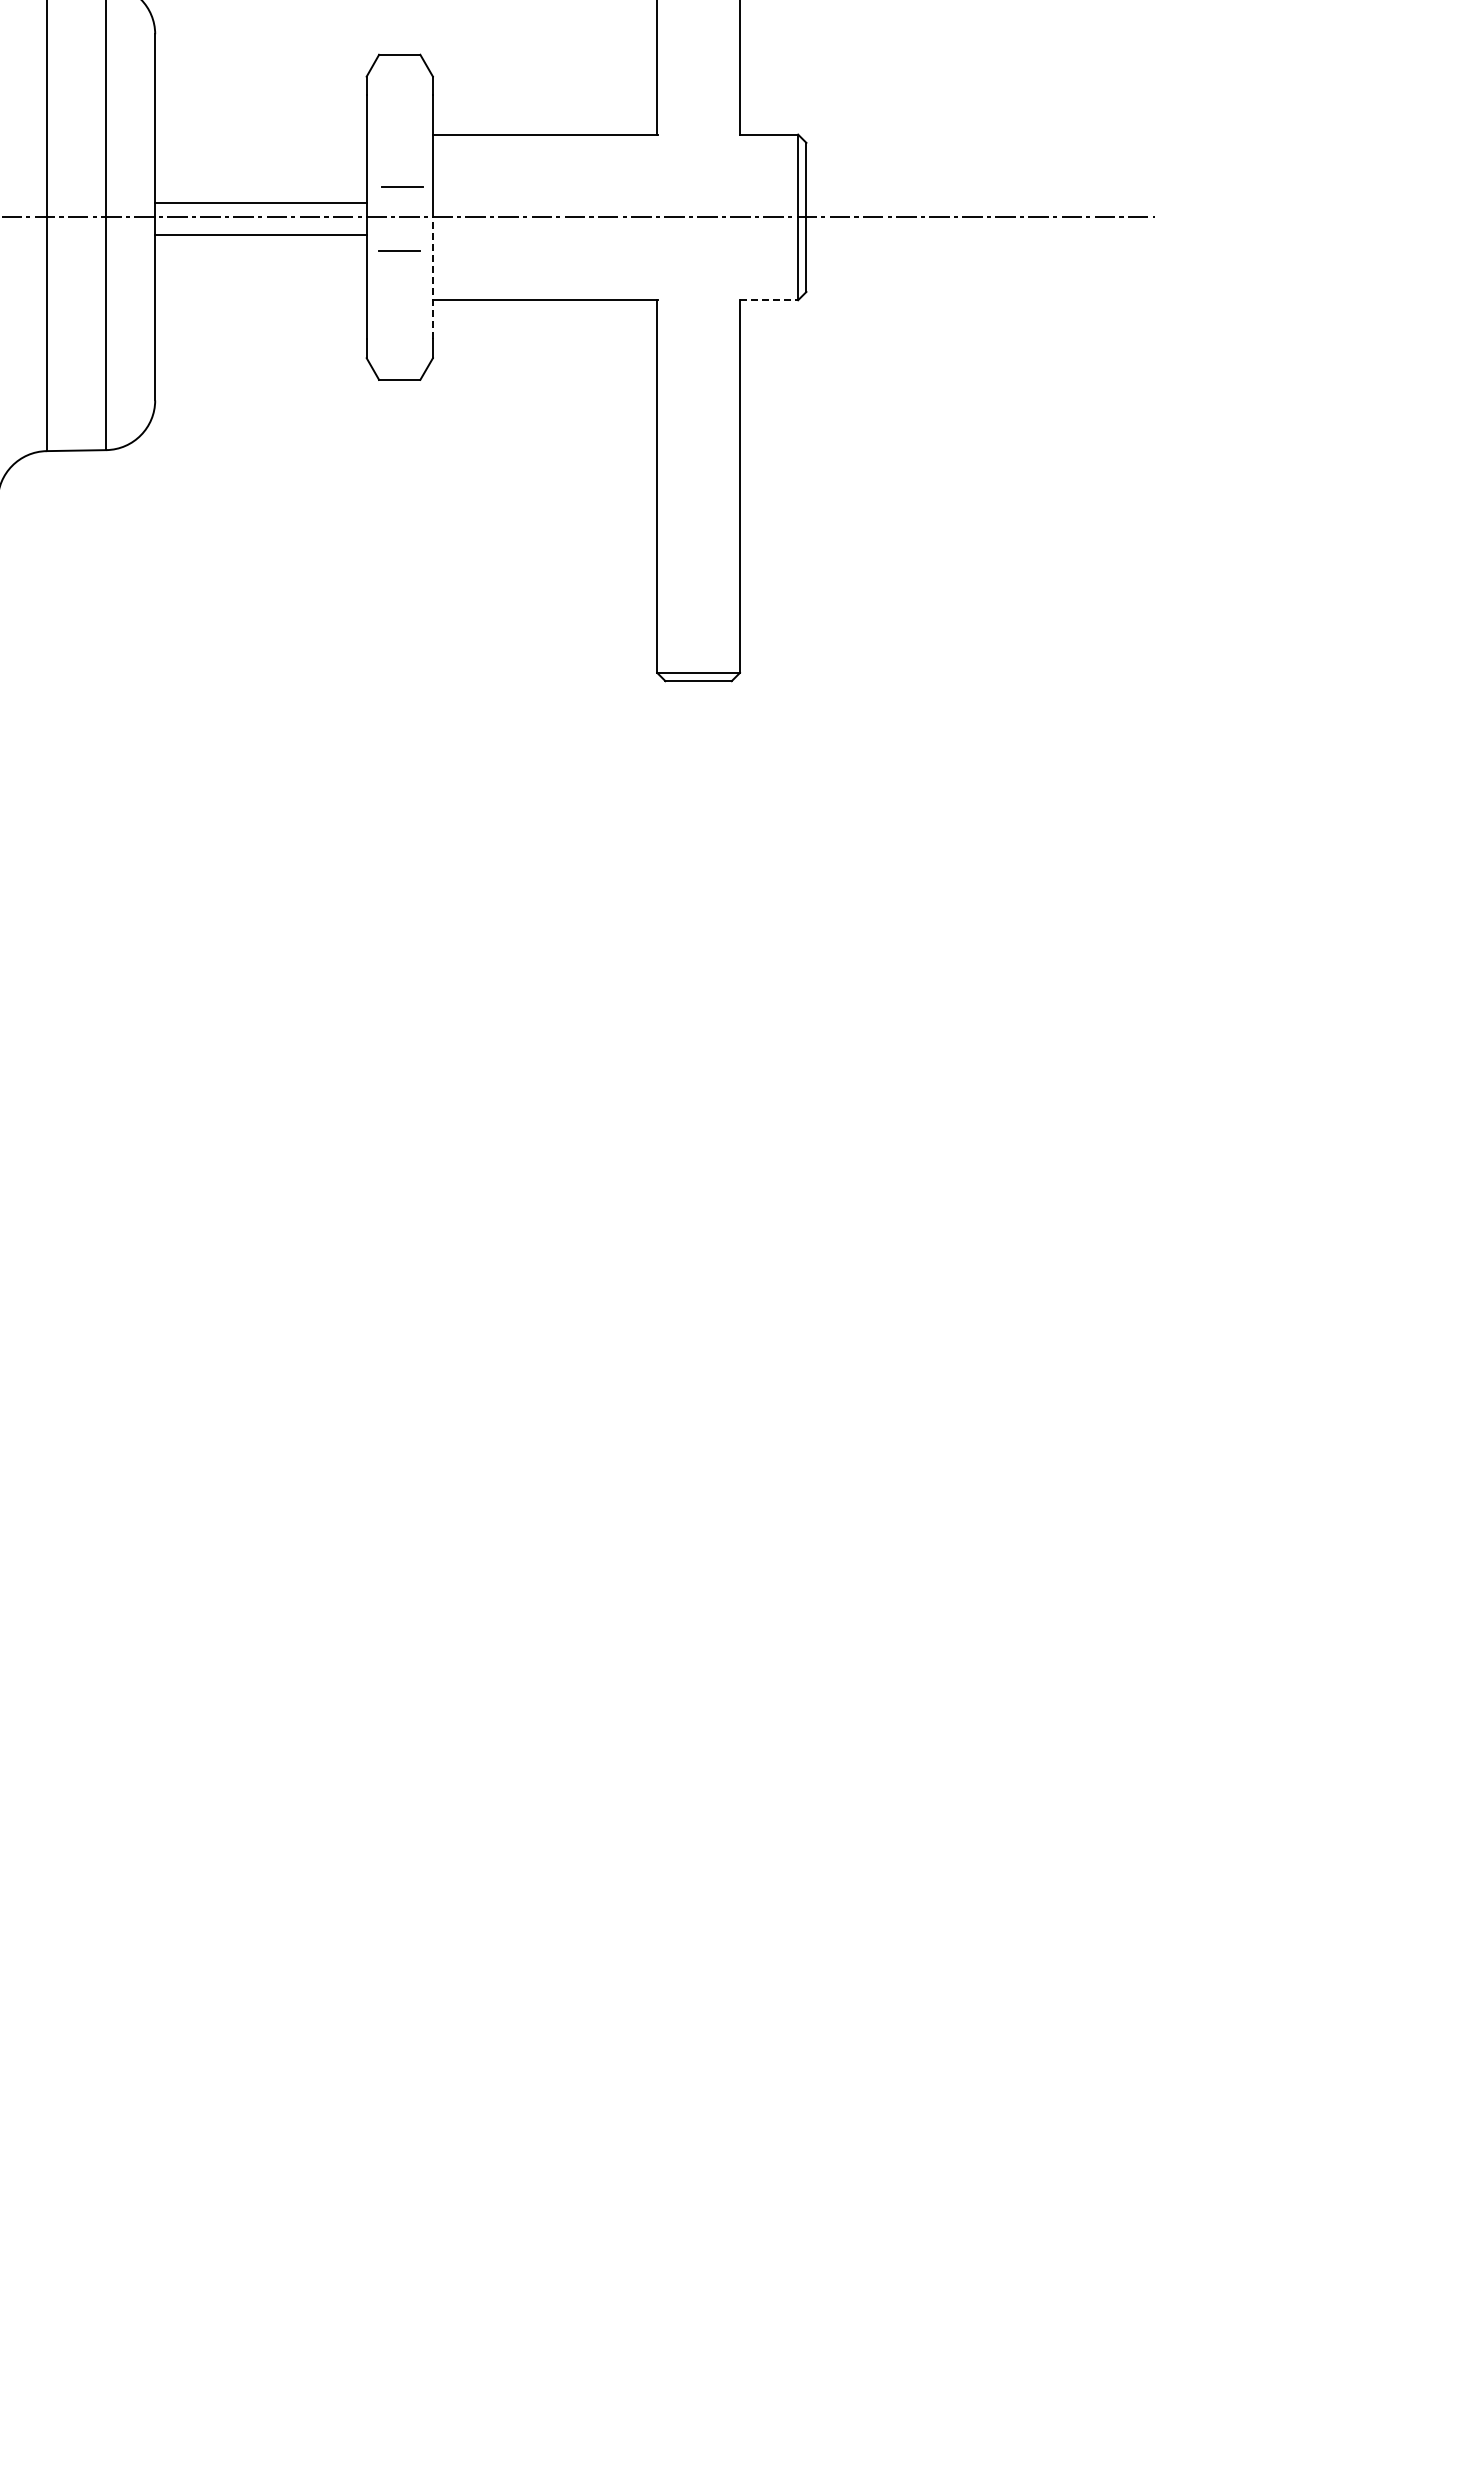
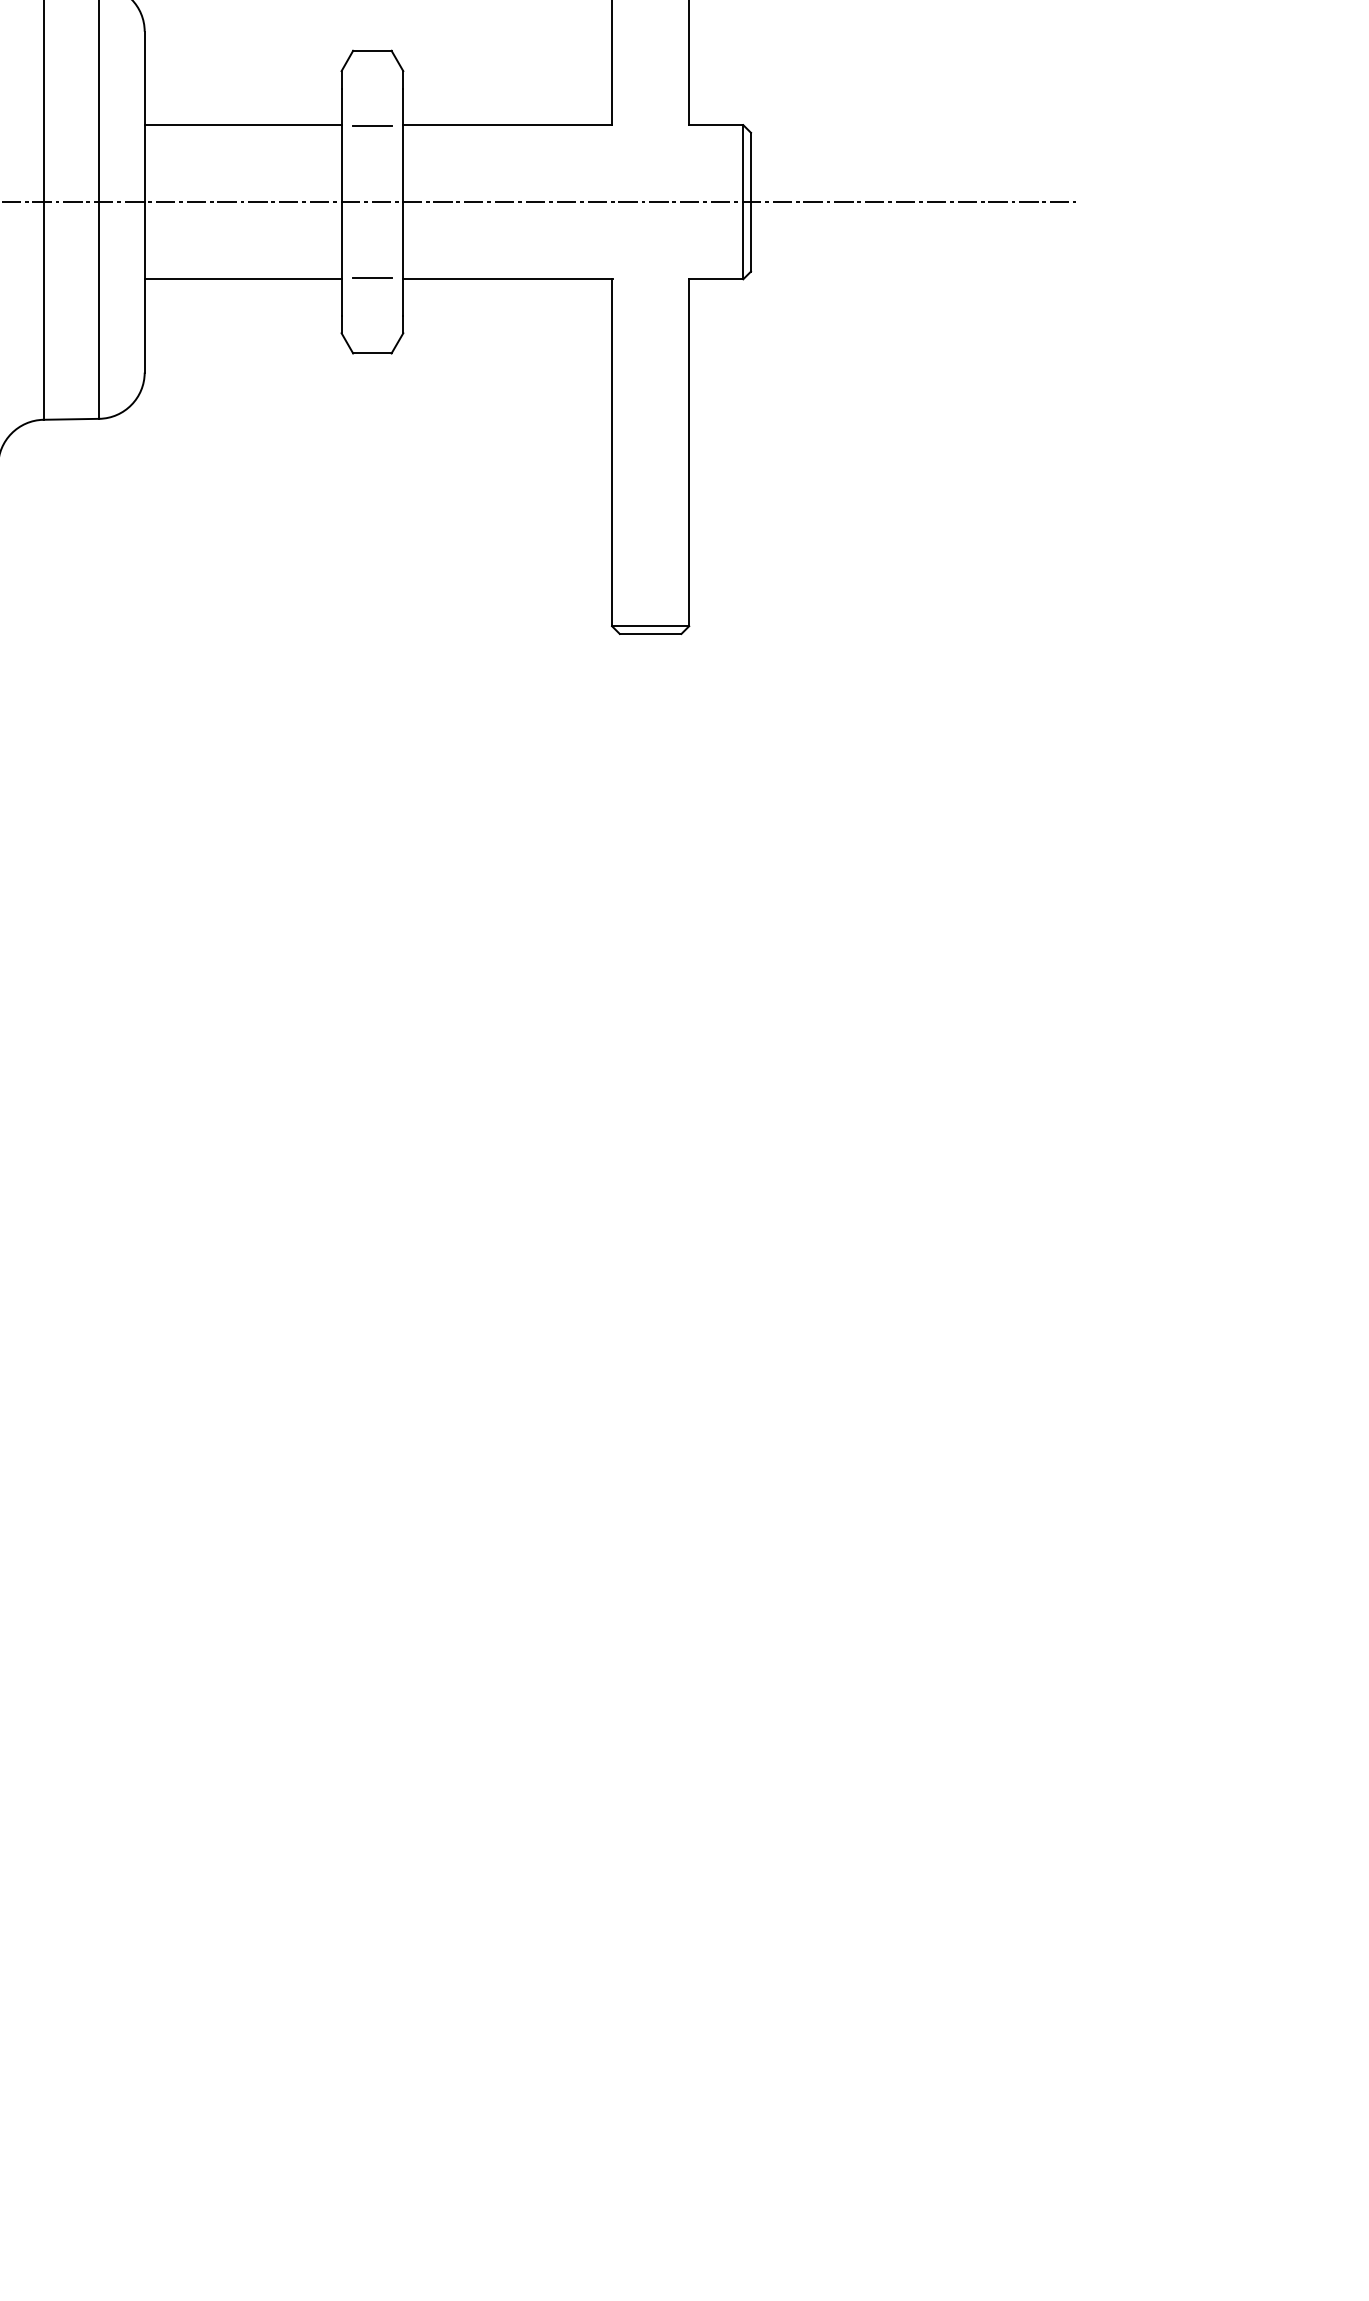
line: (402, 186) -> (372, 125), moved
line: (260, 202) -> (242, 125), moved
line: (260, 235) -> (242, 279), moved
line: (399, 250) -> (372, 277), moved
line: (432, 278) -> (402, 259), dashed -> solid
line: (769, 300) -> (716, 279), dashed -> solid

